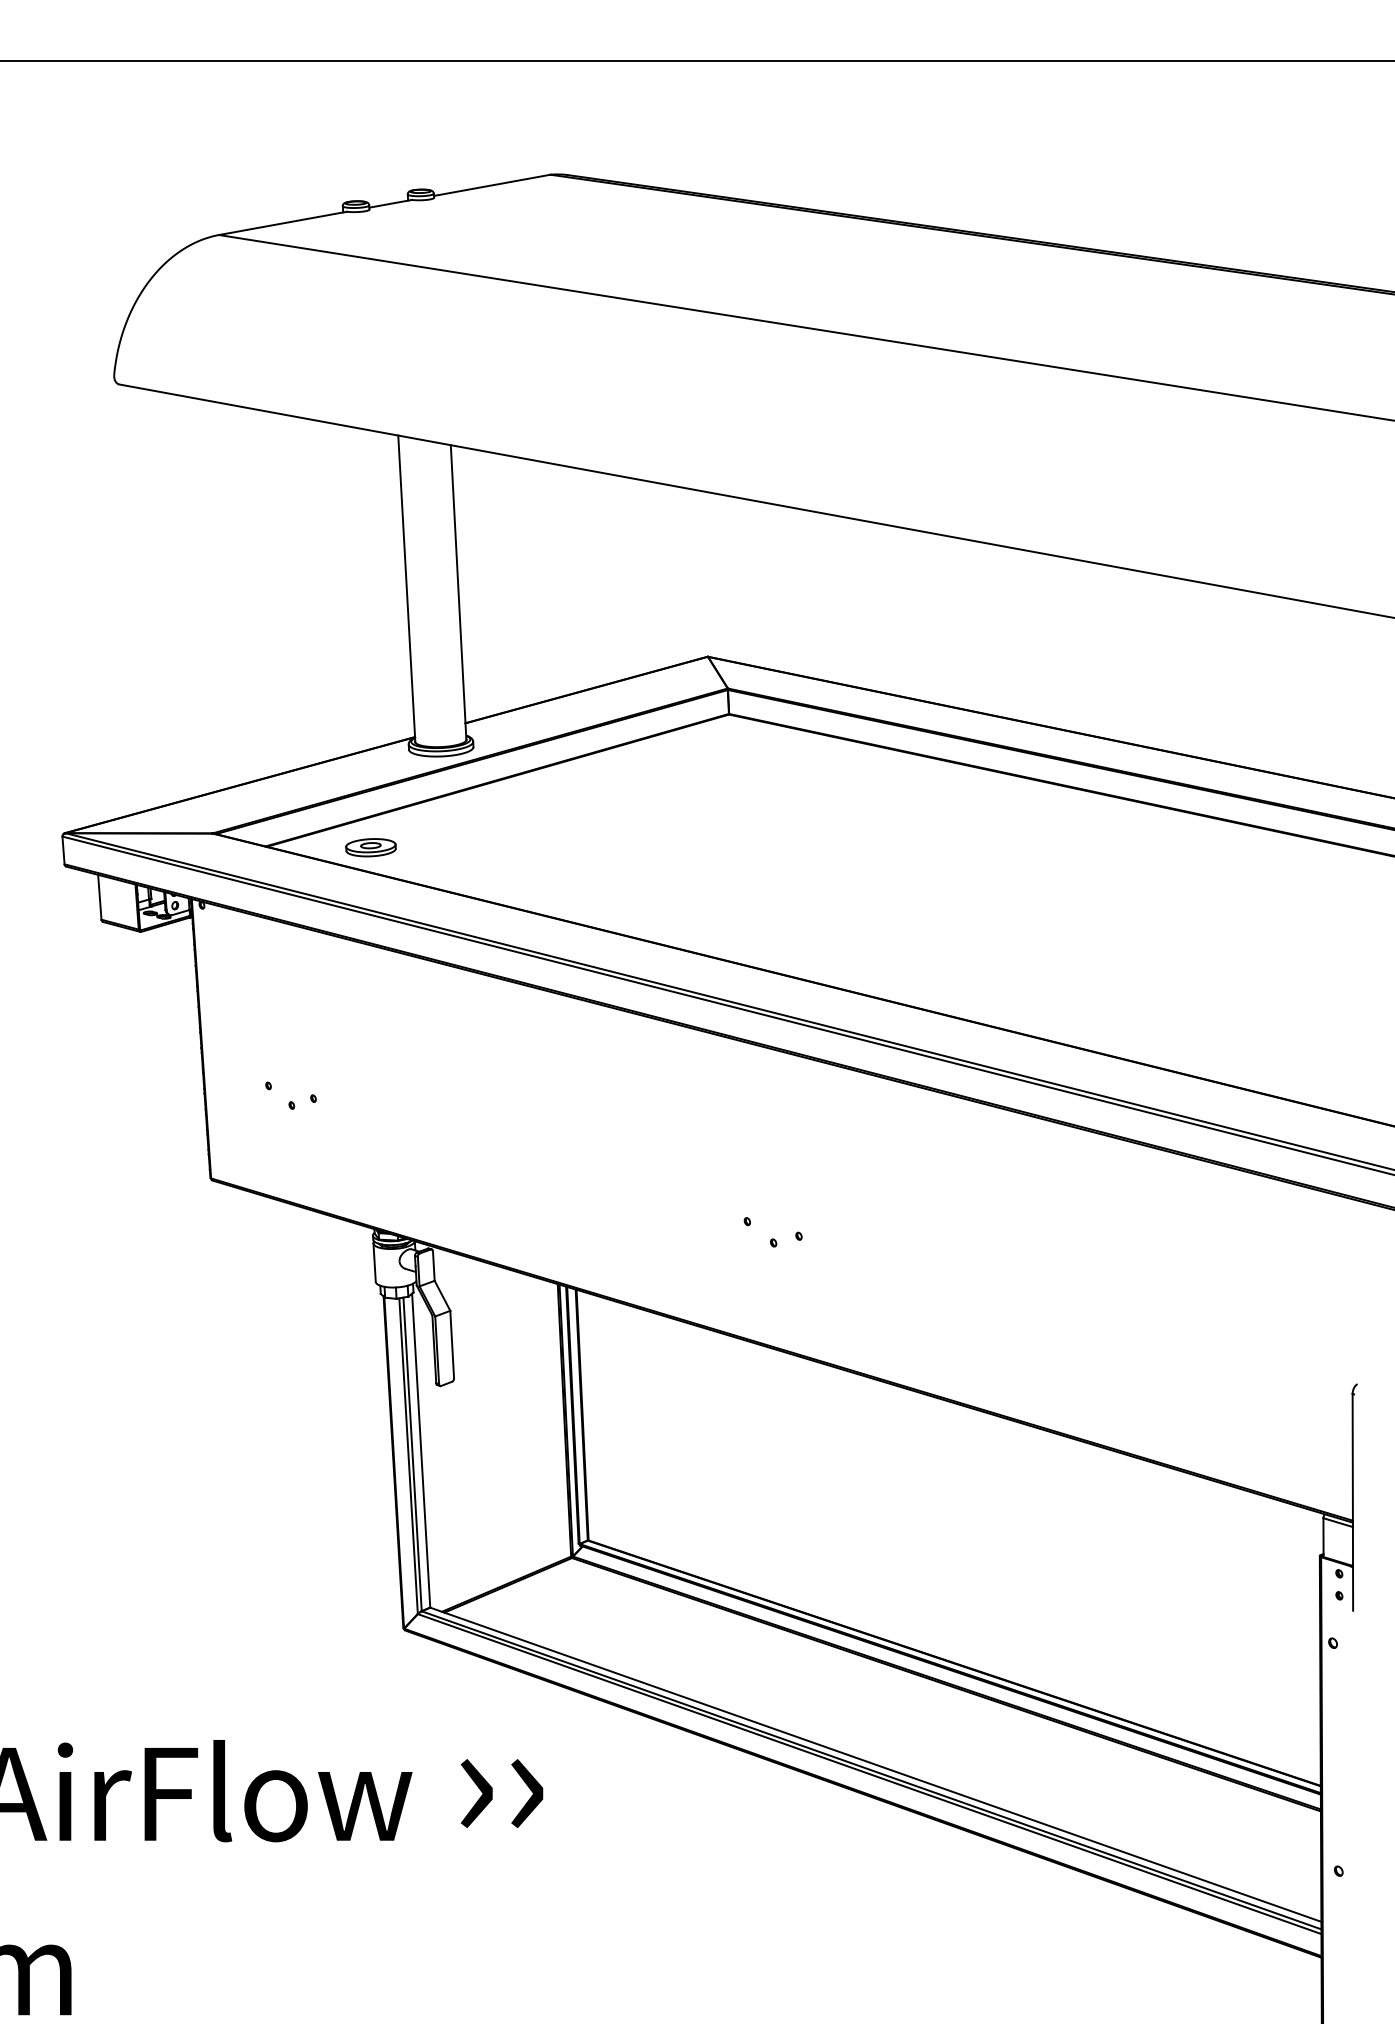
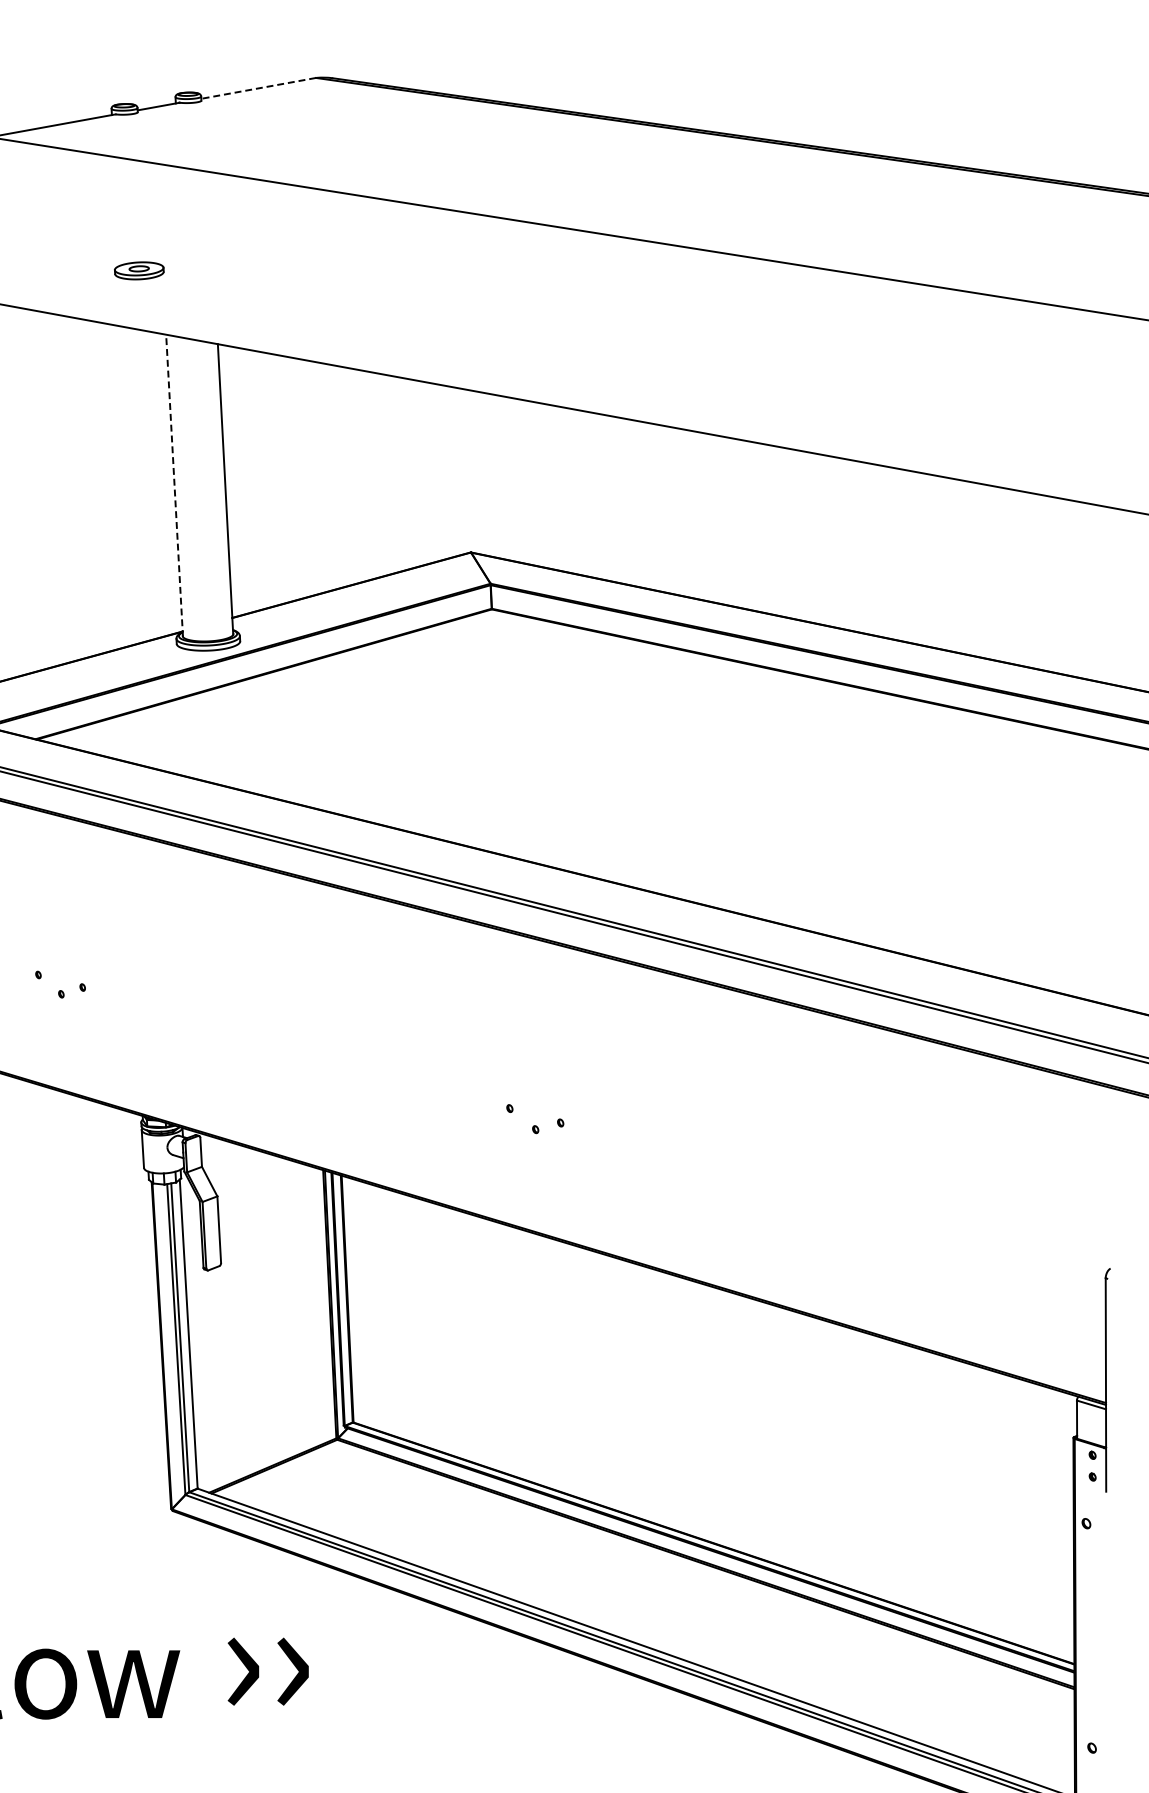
line: (491, 185) -> (257, 88), solid -> dashed
line: (406, 589) -> (174, 486), solid -> dashed
part: (370, 847) -> (138, 270), moved

